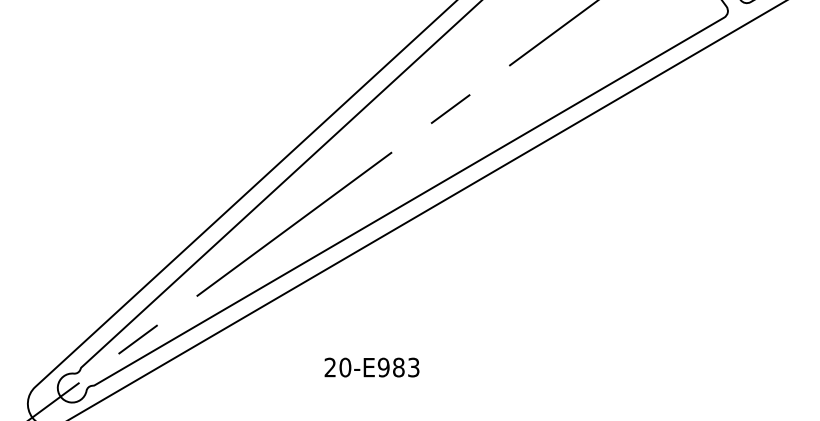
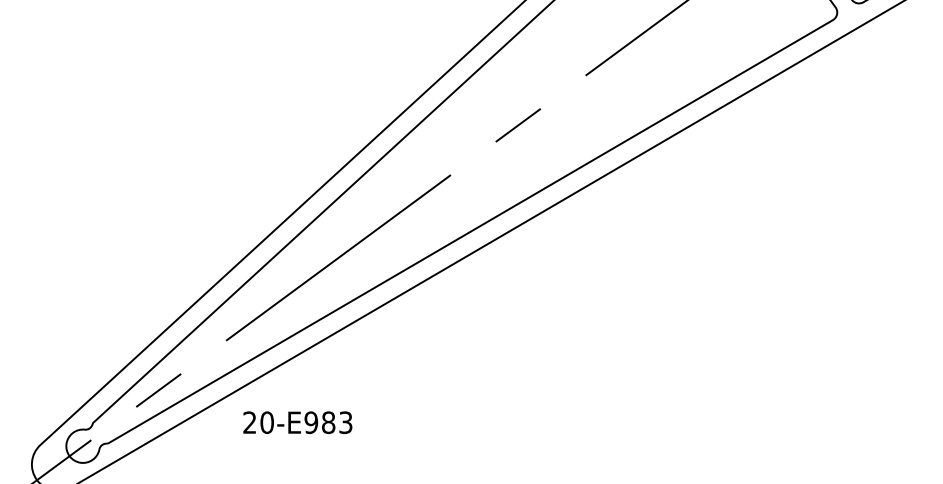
text: (371, 367) -> (297, 422), moved

